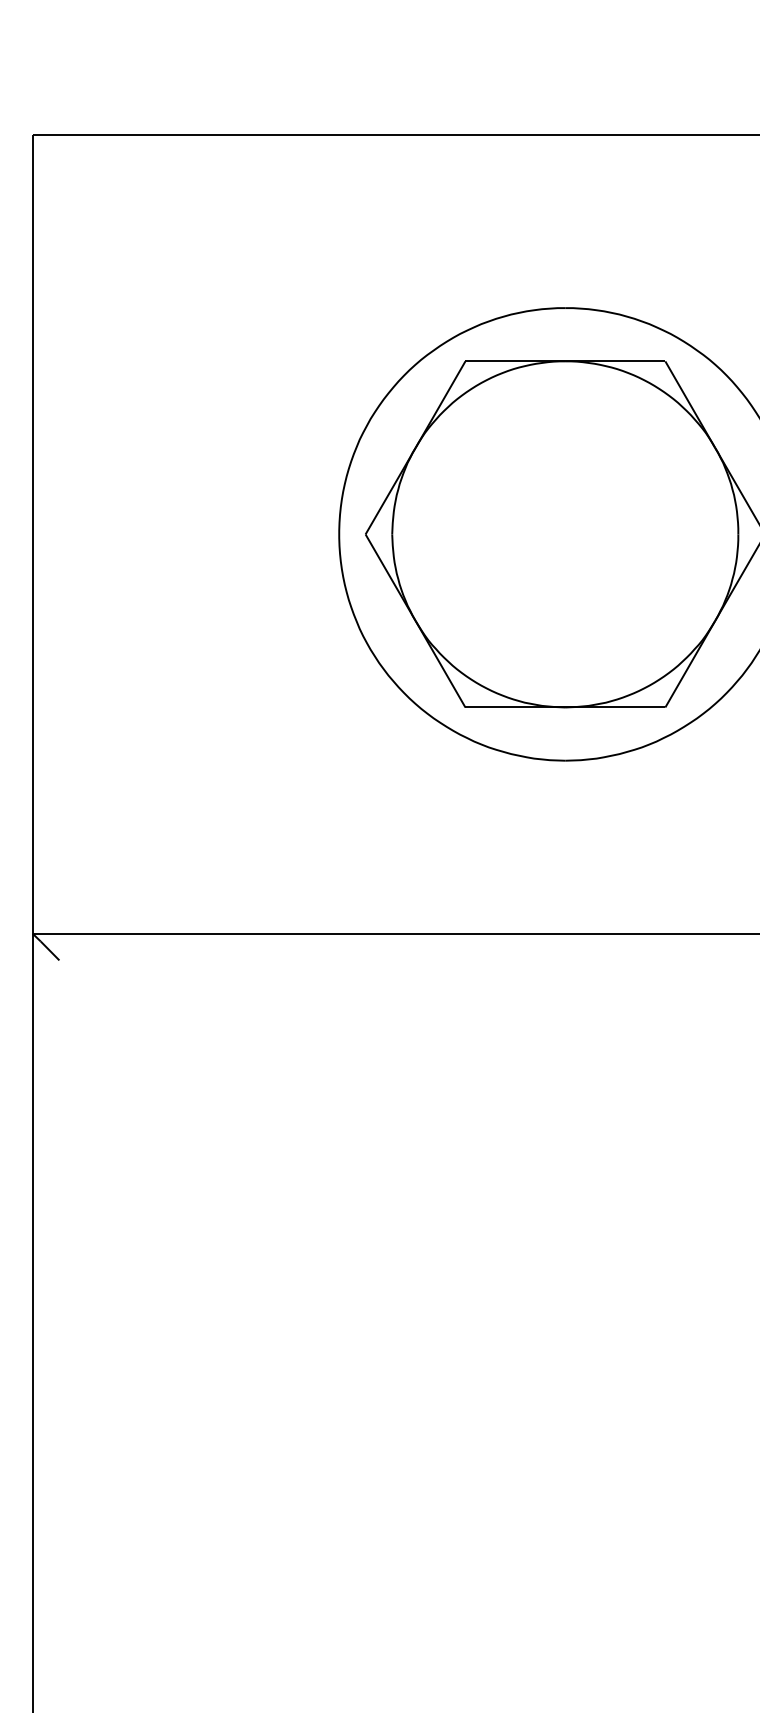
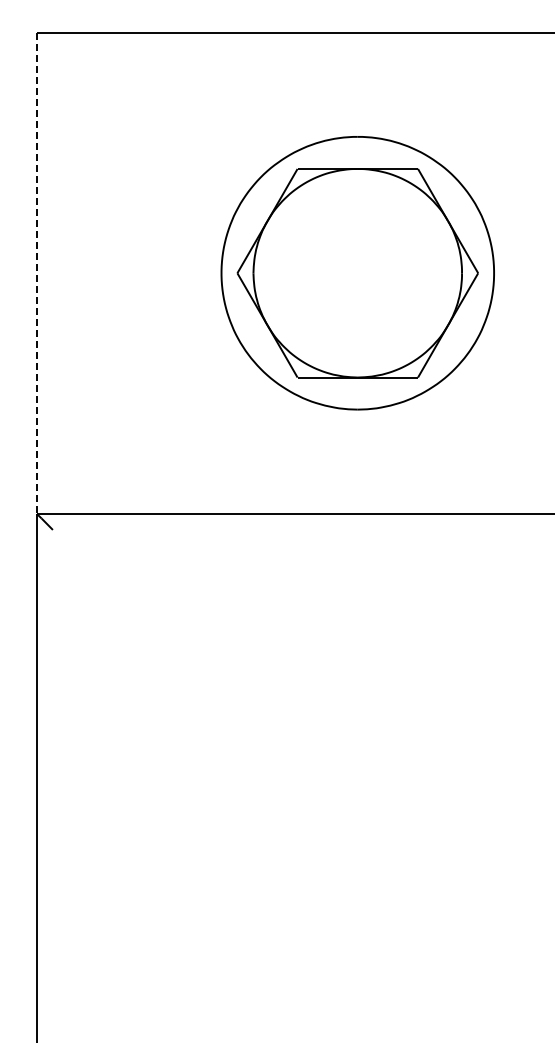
line: (32, 534) -> (36, 273), solid -> dashed

